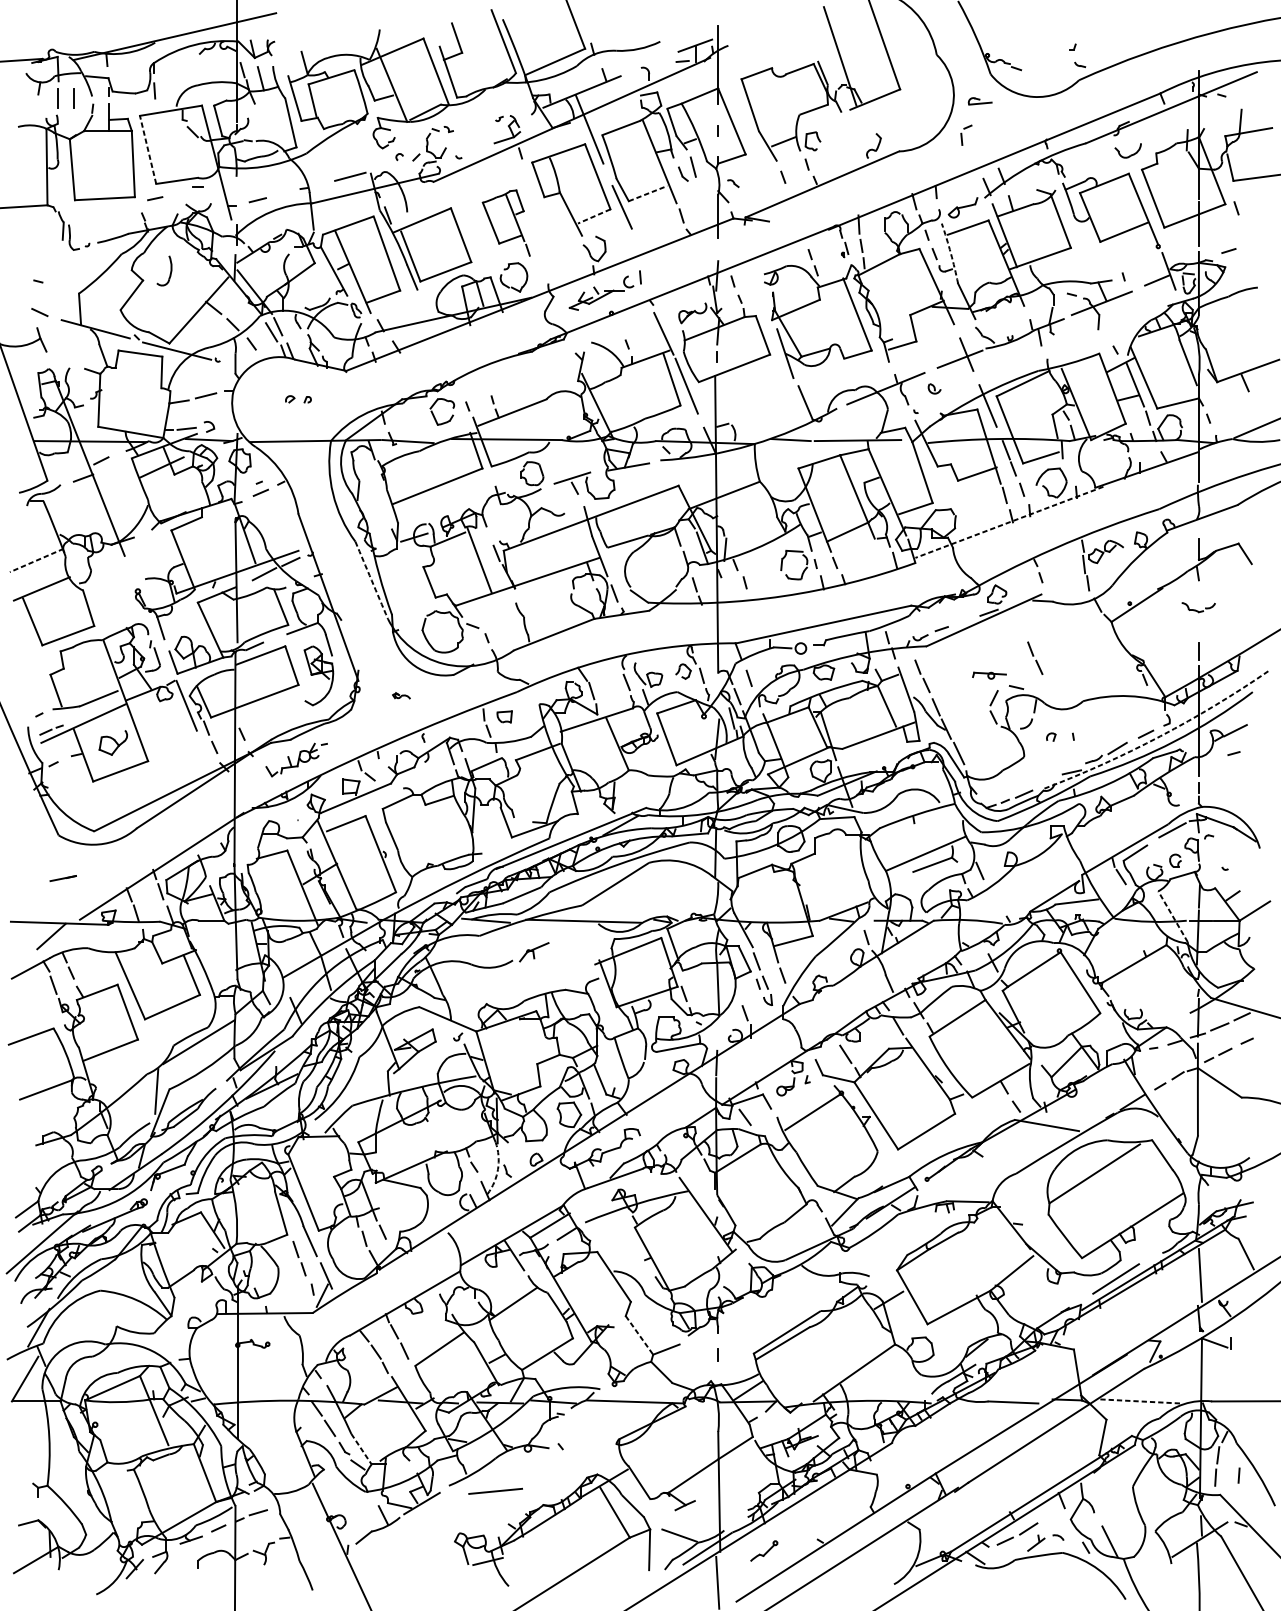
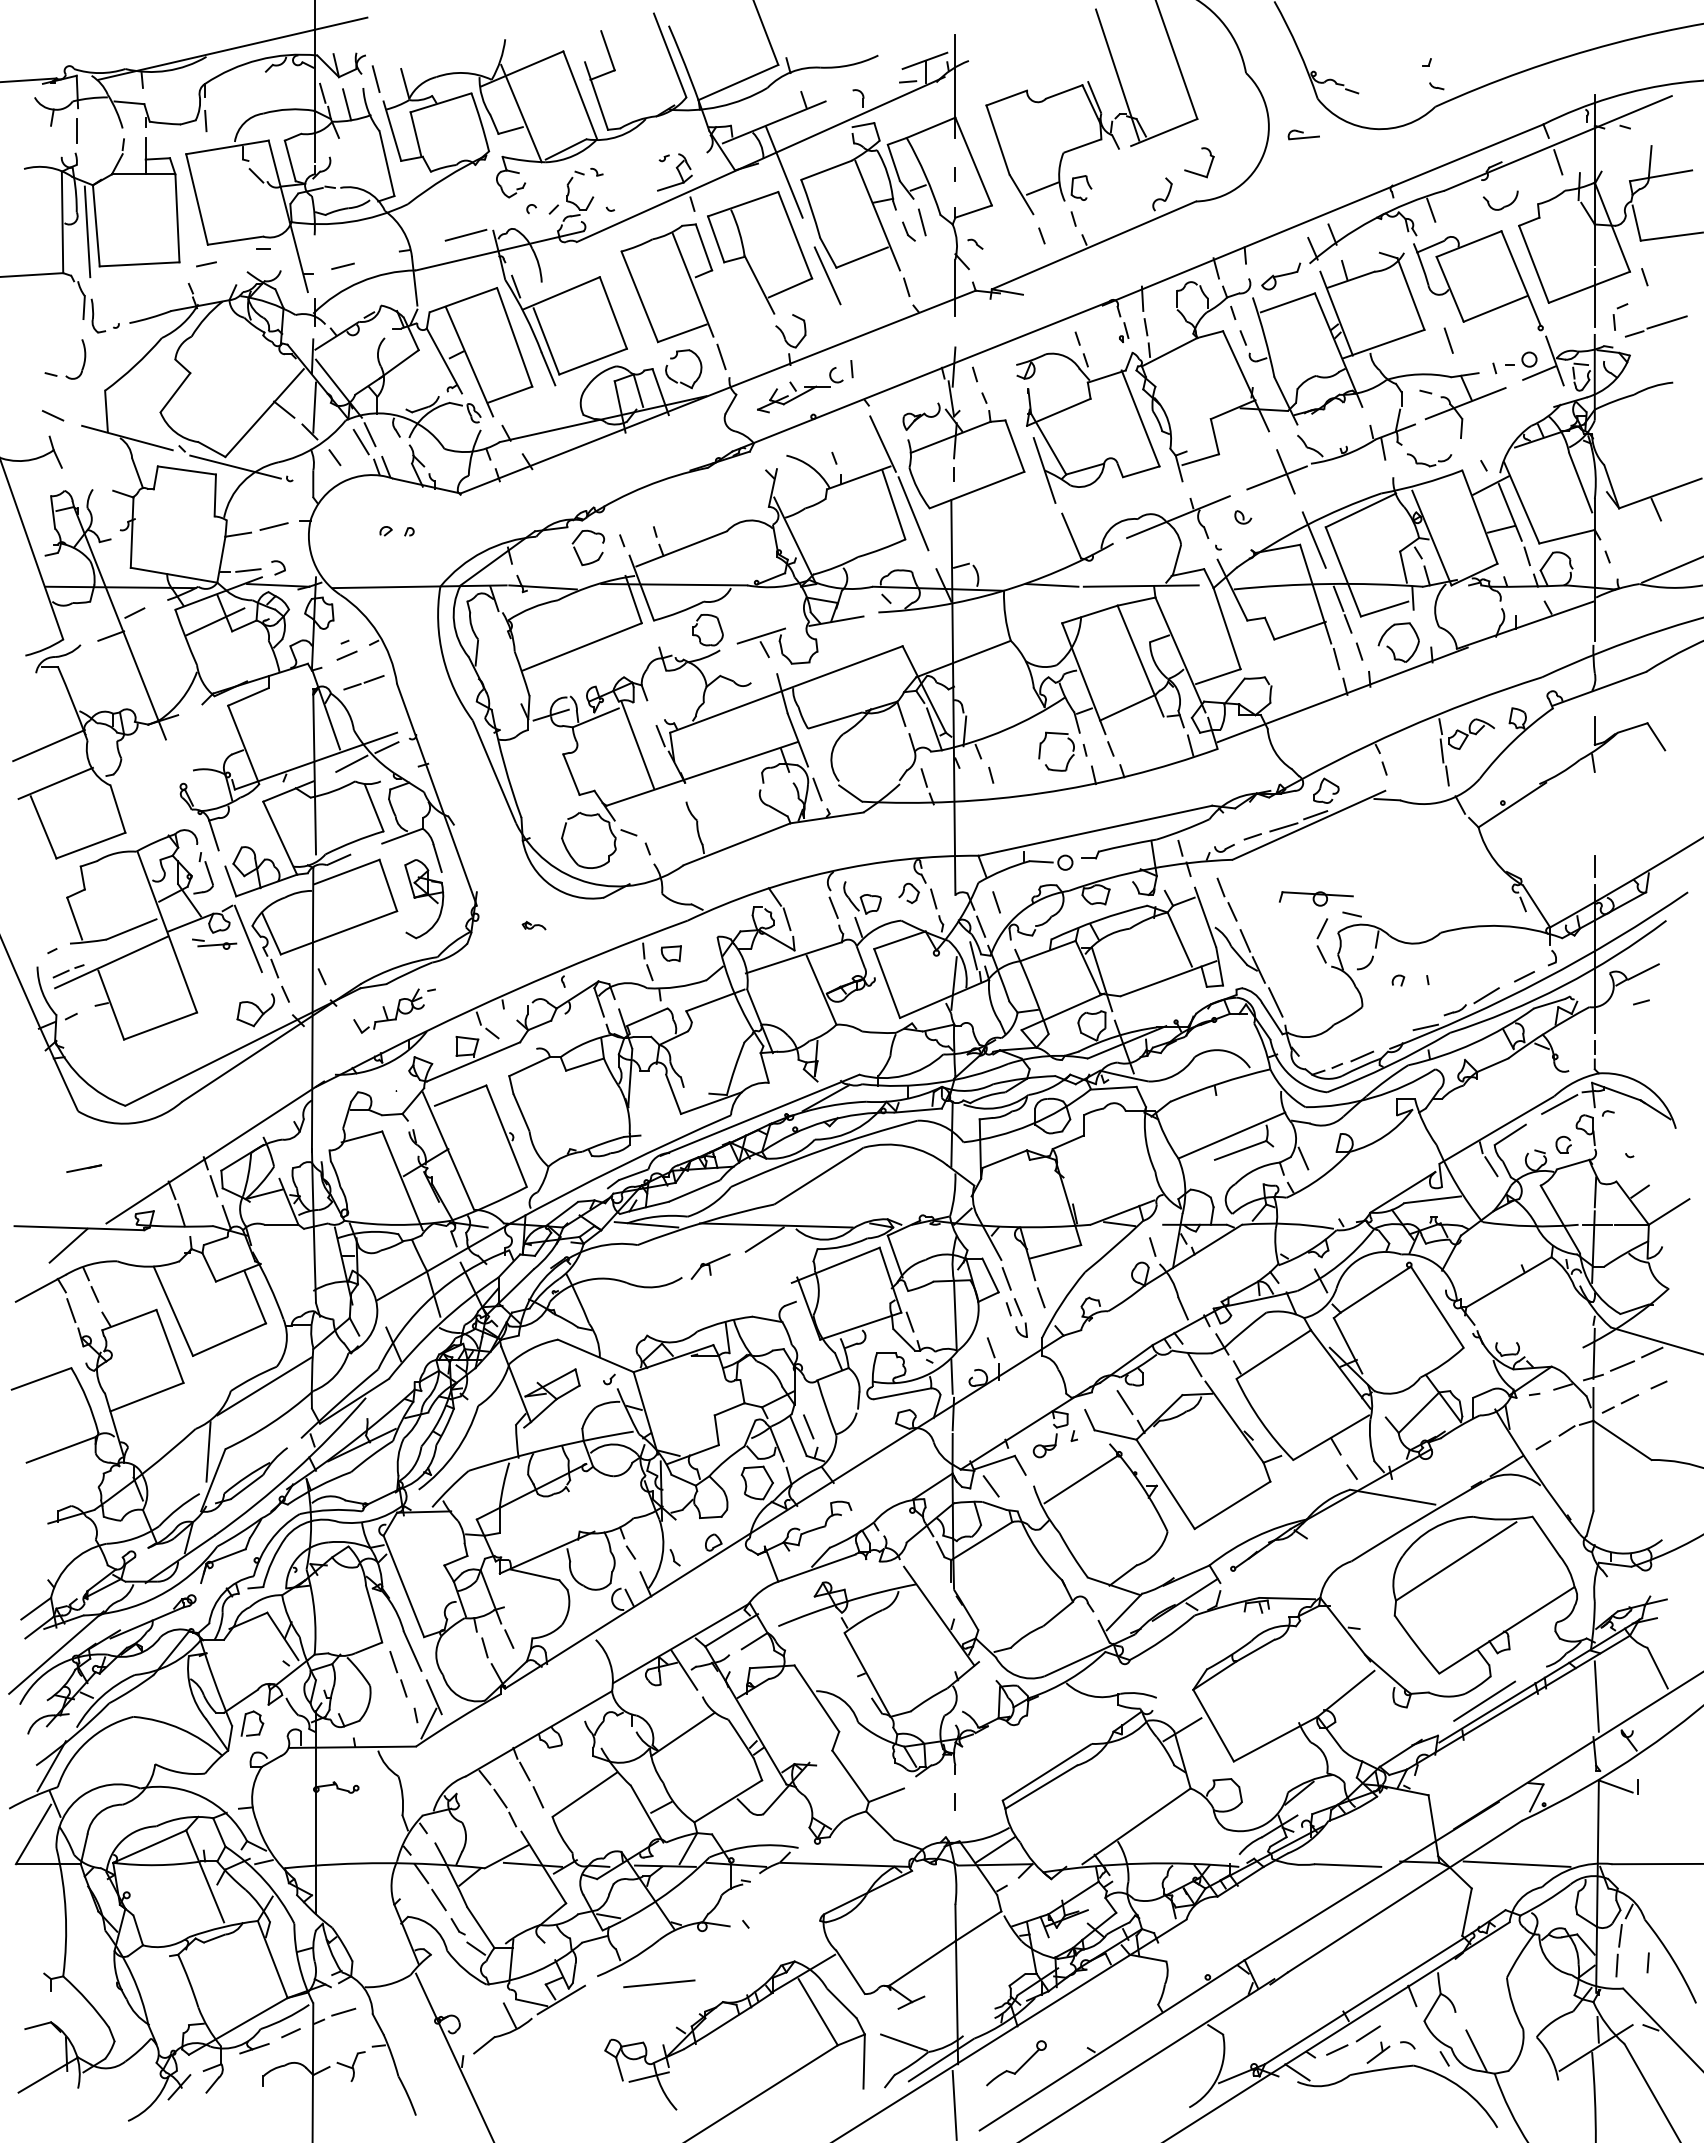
line: (282, 58) -> (375, 78), added
line: (74, 98) -> (98, 130), removed
line: (1171, 122) -> (1558, 162), added
part: (909, 124) -> (1209, 165), added
part: (966, 134) -> (1620, 316), moved
line: (148, 149) -> (197, 199), dashed -> solid
line: (1076, 157) -> (1431, 209), added
line: (65, 173) -> (87, 231), added
line: (648, 193) -> (862, 257), dashed -> solid
line: (594, 216) -> (790, 288), dashed -> solid
part: (506, 222) -> (673, 296), size x1.67
line: (1252, 242) -> (1666, 322), added
arc: (950, 253) -> (1264, 337), dashed -> solid
line: (1088, 255) -> (1448, 340), added
part: (1143, 270) -> (1521, 359), added
part: (170, 272) -> (83, 361), moved
line: (236, 306) -> (314, 407), added
line: (273, 513) -> (363, 682), added
line: (1009, 522) -> (1342, 694), dashed -> solid
line: (36, 560) -> (48, 745), dashed -> solid
arc: (371, 579) -> (494, 771), dashed -> solid
part: (1198, 607) -> (1429, 460), moved
line: (964, 622) -> (1283, 827), added
part: (1034, 658) -> (1376, 875), removed
part: (988, 675) -> (1315, 898), size x1.67
part: (161, 709) -> (214, 943), added
arc: (1160, 736) -> (1543, 979), dashed -> solid
part: (113, 743) -> (255, 1010), moved
line: (1173, 916) -> (1560, 1218), dashed -> solid
line: (574, 931) -> (764, 1239), added
line: (715, 1034) -> (951, 1376), added
line: (607, 1072) -> (808, 1426), added
arc: (498, 1169) -> (662, 1555), dashed -> solid
part: (184, 1294) -> (245, 1722), added
line: (639, 1335) -> (850, 1776), dashed -> solid
line: (1140, 1401) -> (1517, 1864), dashed -> solid
line: (361, 1449) -> (481, 1928), dashed -> solid
part: (764, 1551) -> (1016, 2063), size x1.67

